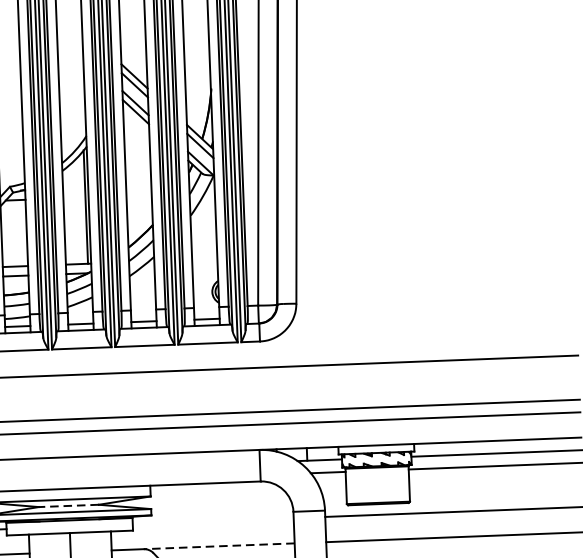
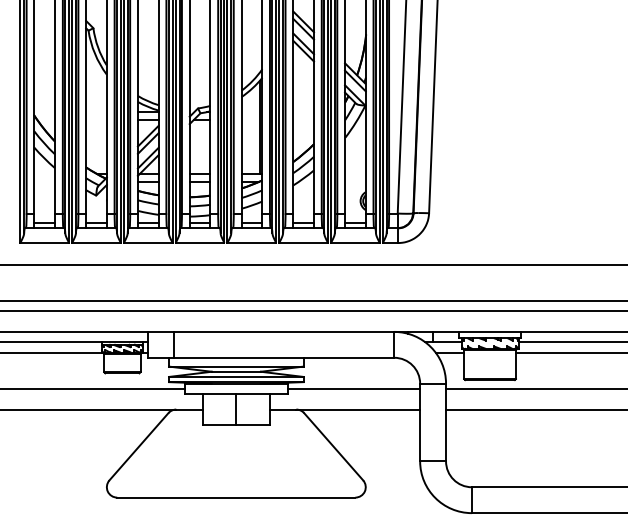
line: (69, 505) -> (236, 371), dashed -> solid
line: (213, 520) -> (354, 388), added
line: (219, 546) -> (358, 409), dashed -> solid

